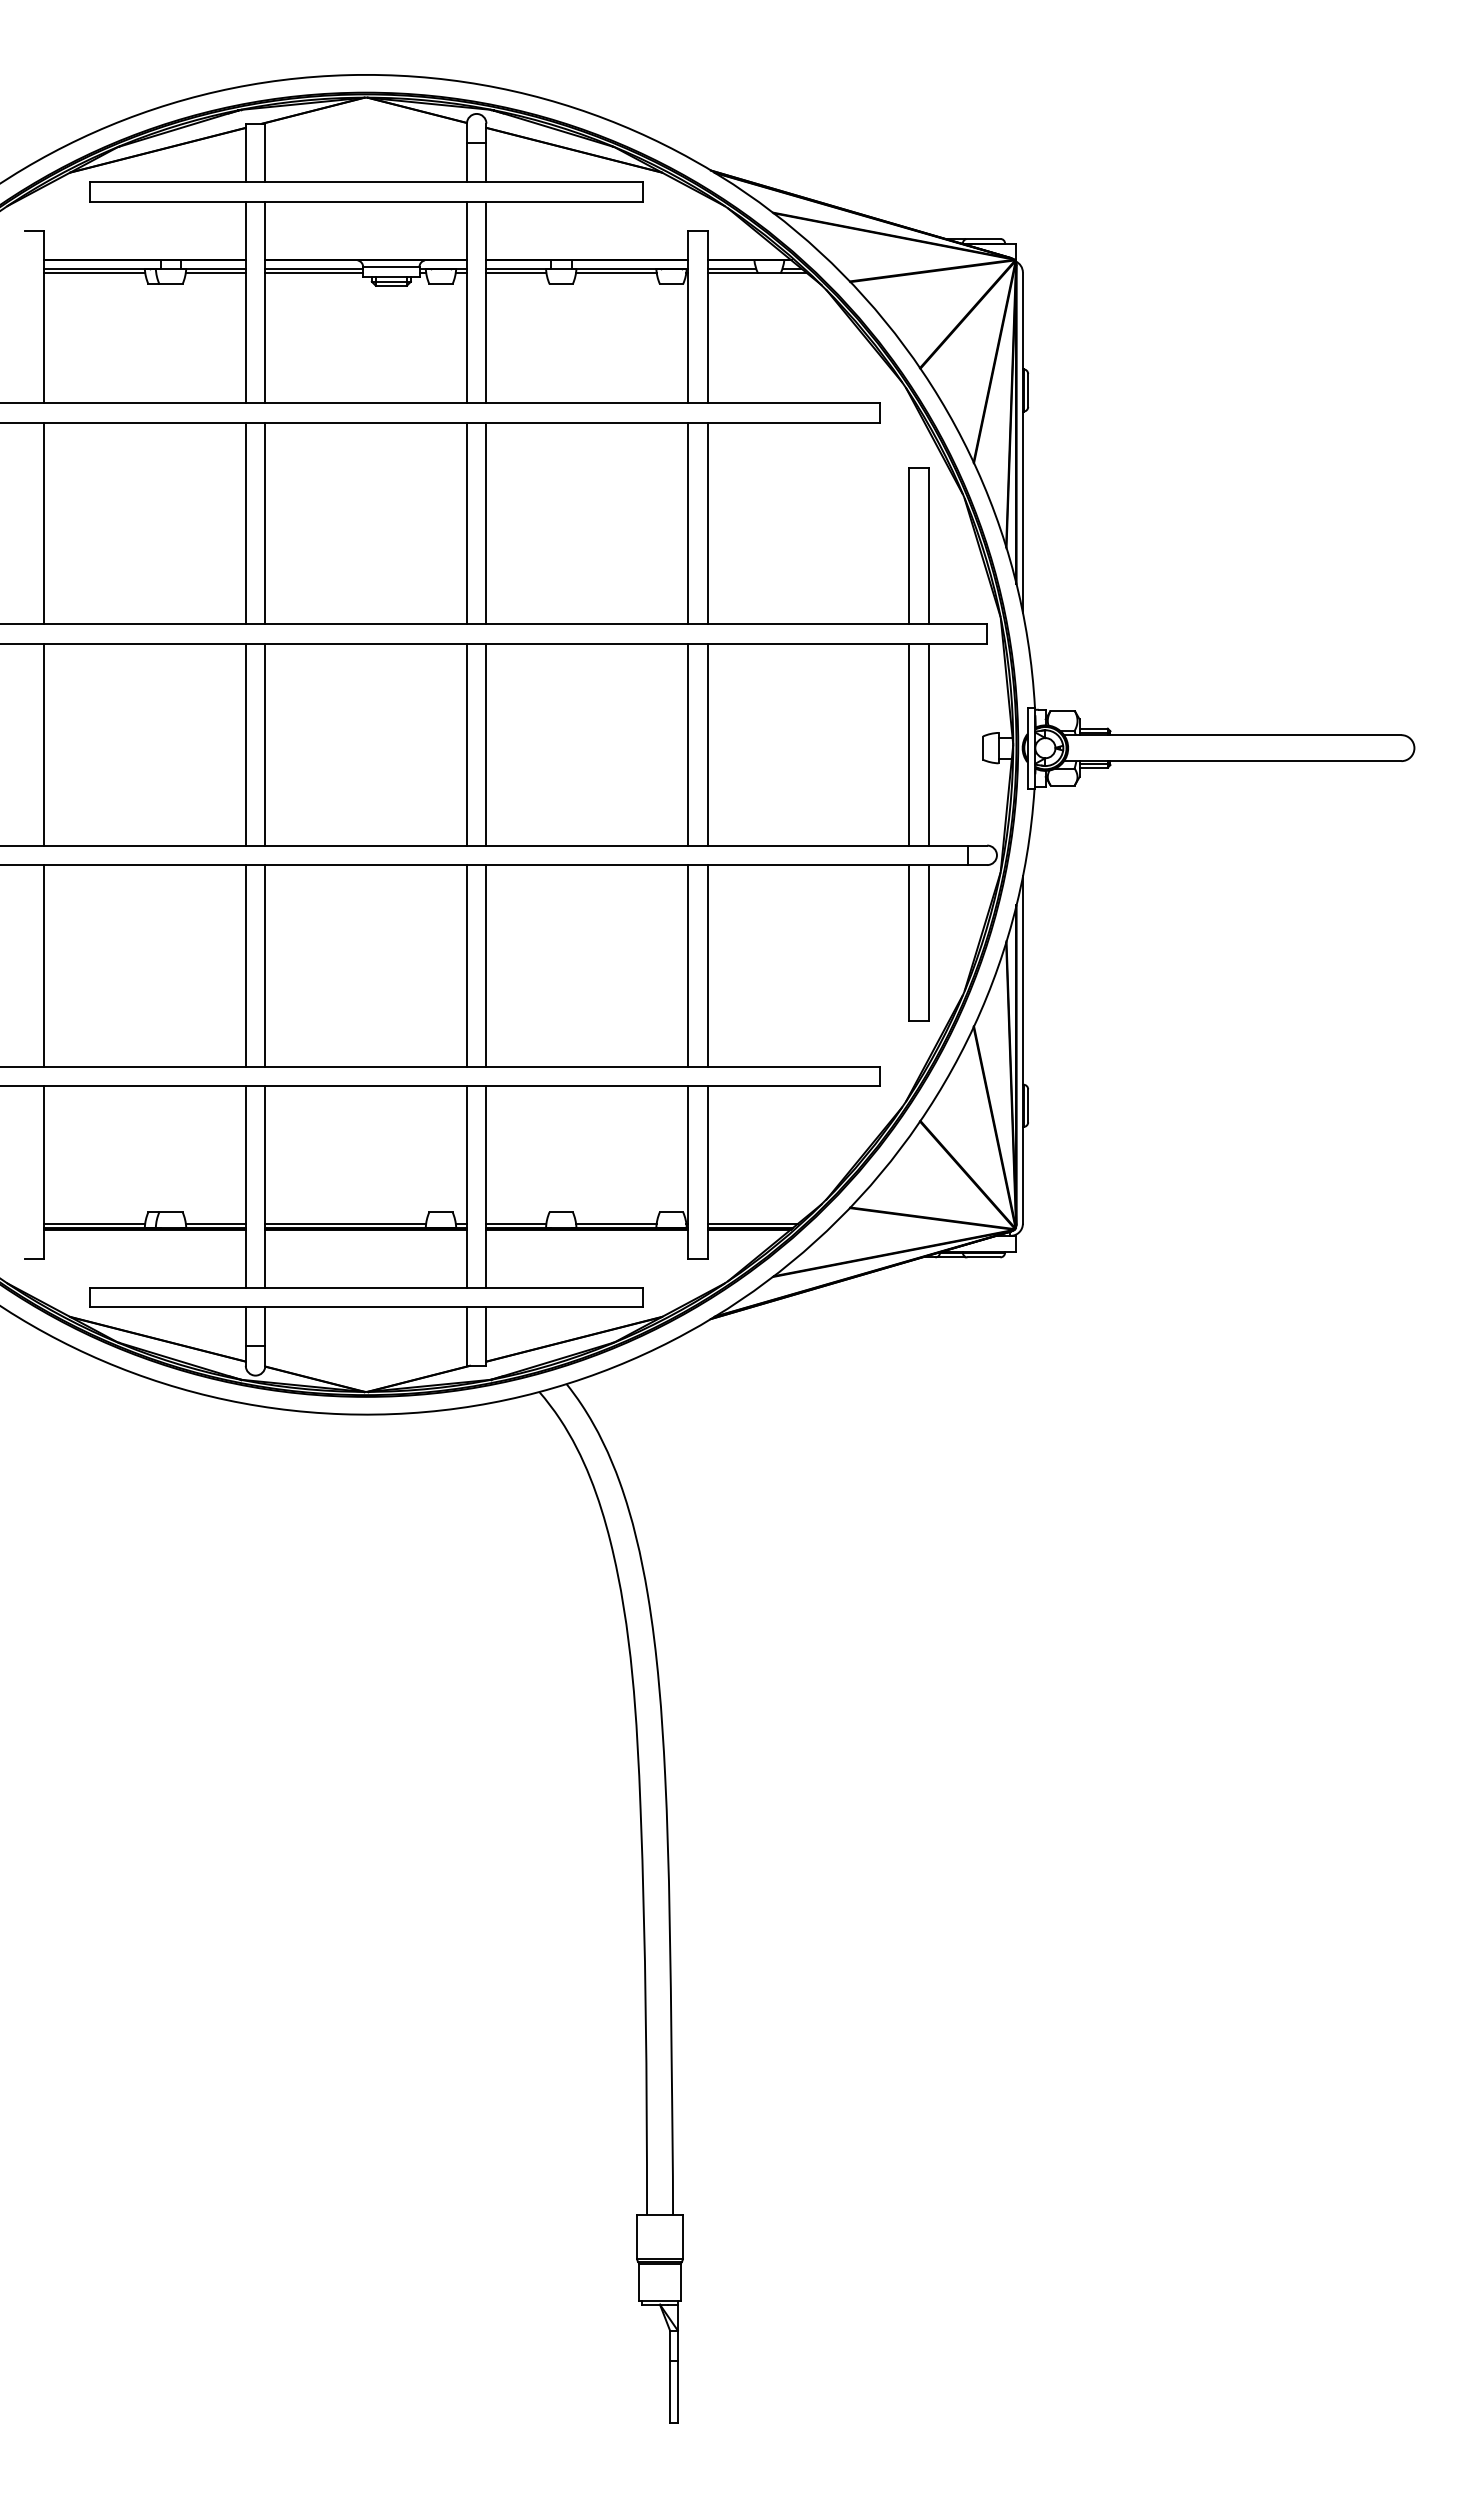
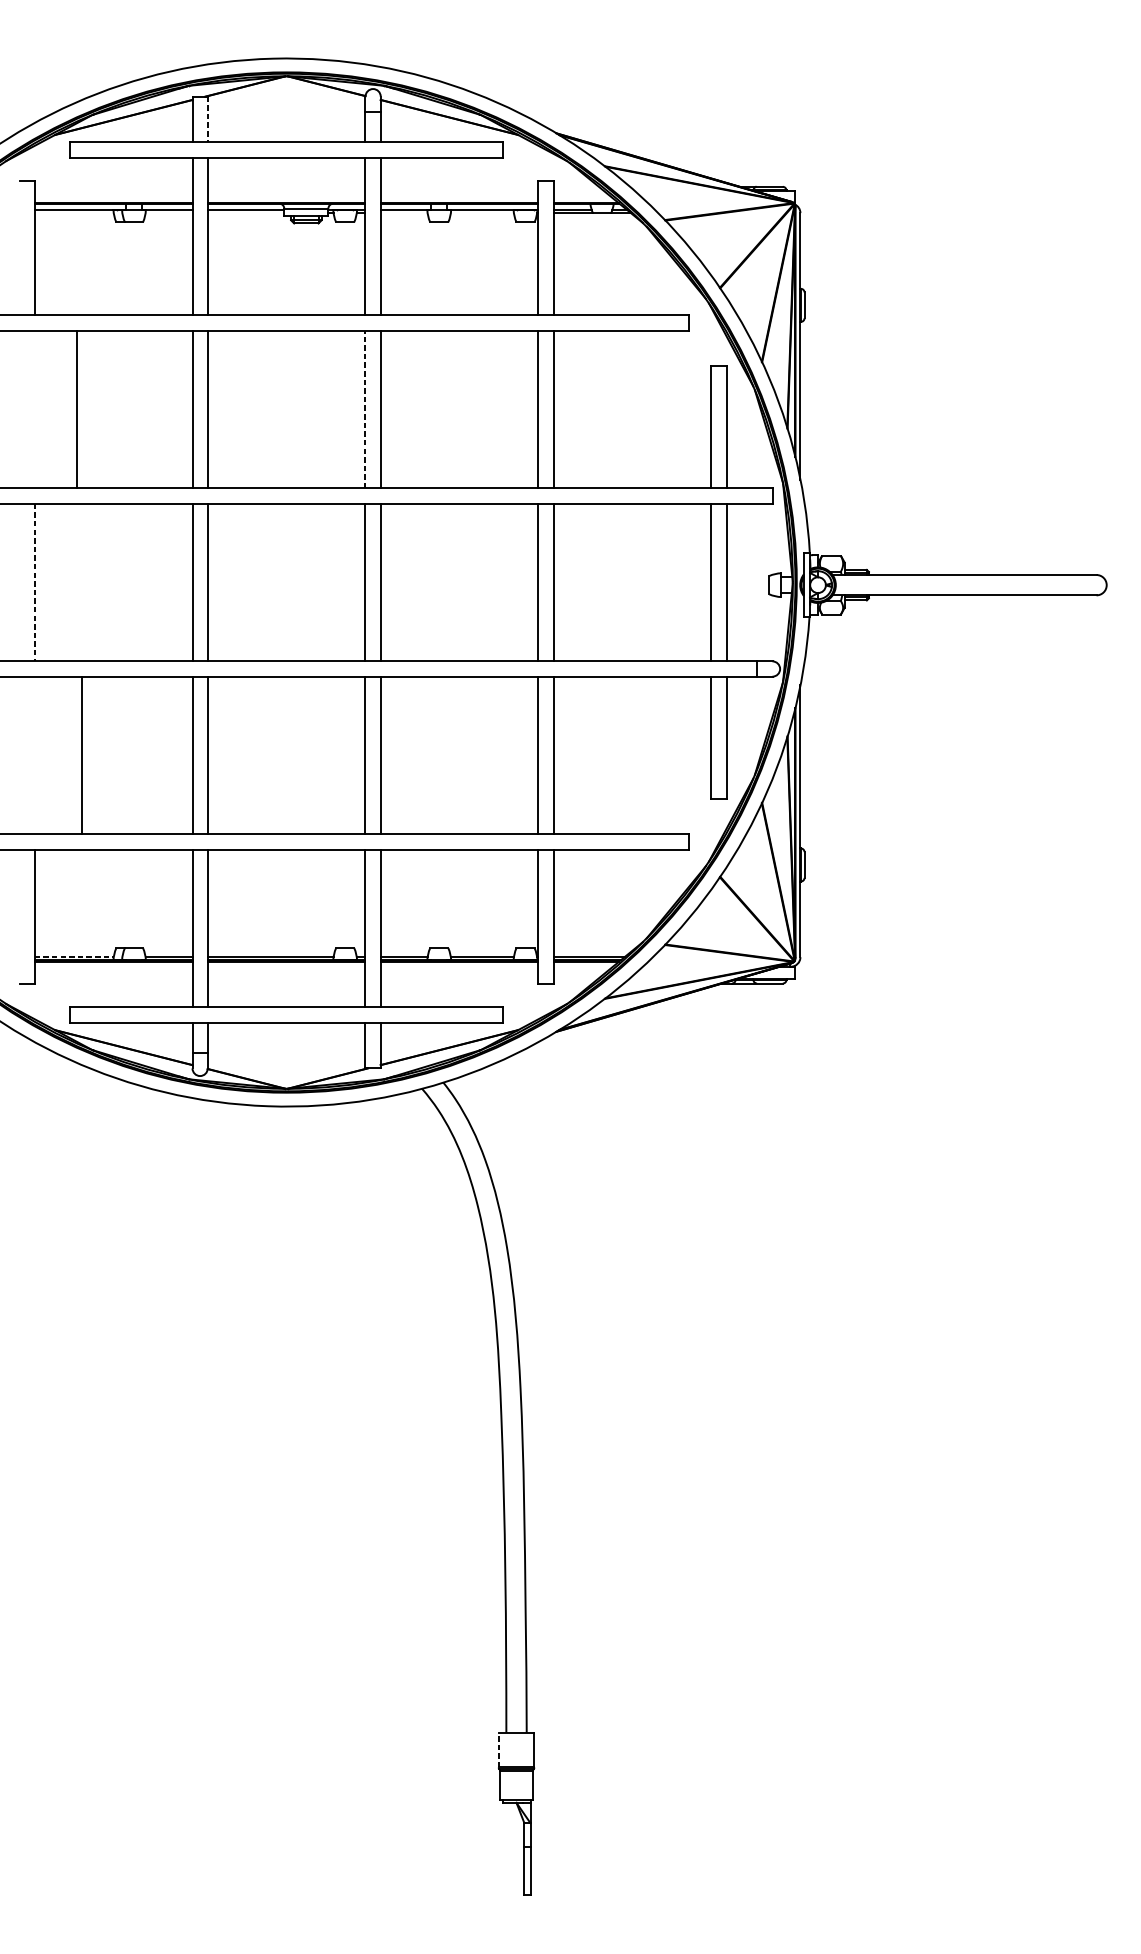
line: (265, 153) -> (207, 119), solid -> dashed
line: (94, 272) -> (74, 213), removed
line: (215, 272) -> (168, 213), removed
line: (314, 272) -> (246, 213), removed
line: (516, 272) -> (404, 213), removed
line: (616, 272) -> (482, 213), removed
line: (44, 523) -> (77, 409), moved
line: (466, 523) -> (365, 409), solid -> dashed
line: (44, 744) -> (35, 582), solid -> dashed
line: (44, 965) -> (81, 755), moved
line: (95, 1223) -> (74, 957), solid -> dashed
line: (637, 2236) -> (498, 1749), solid -> dashed

